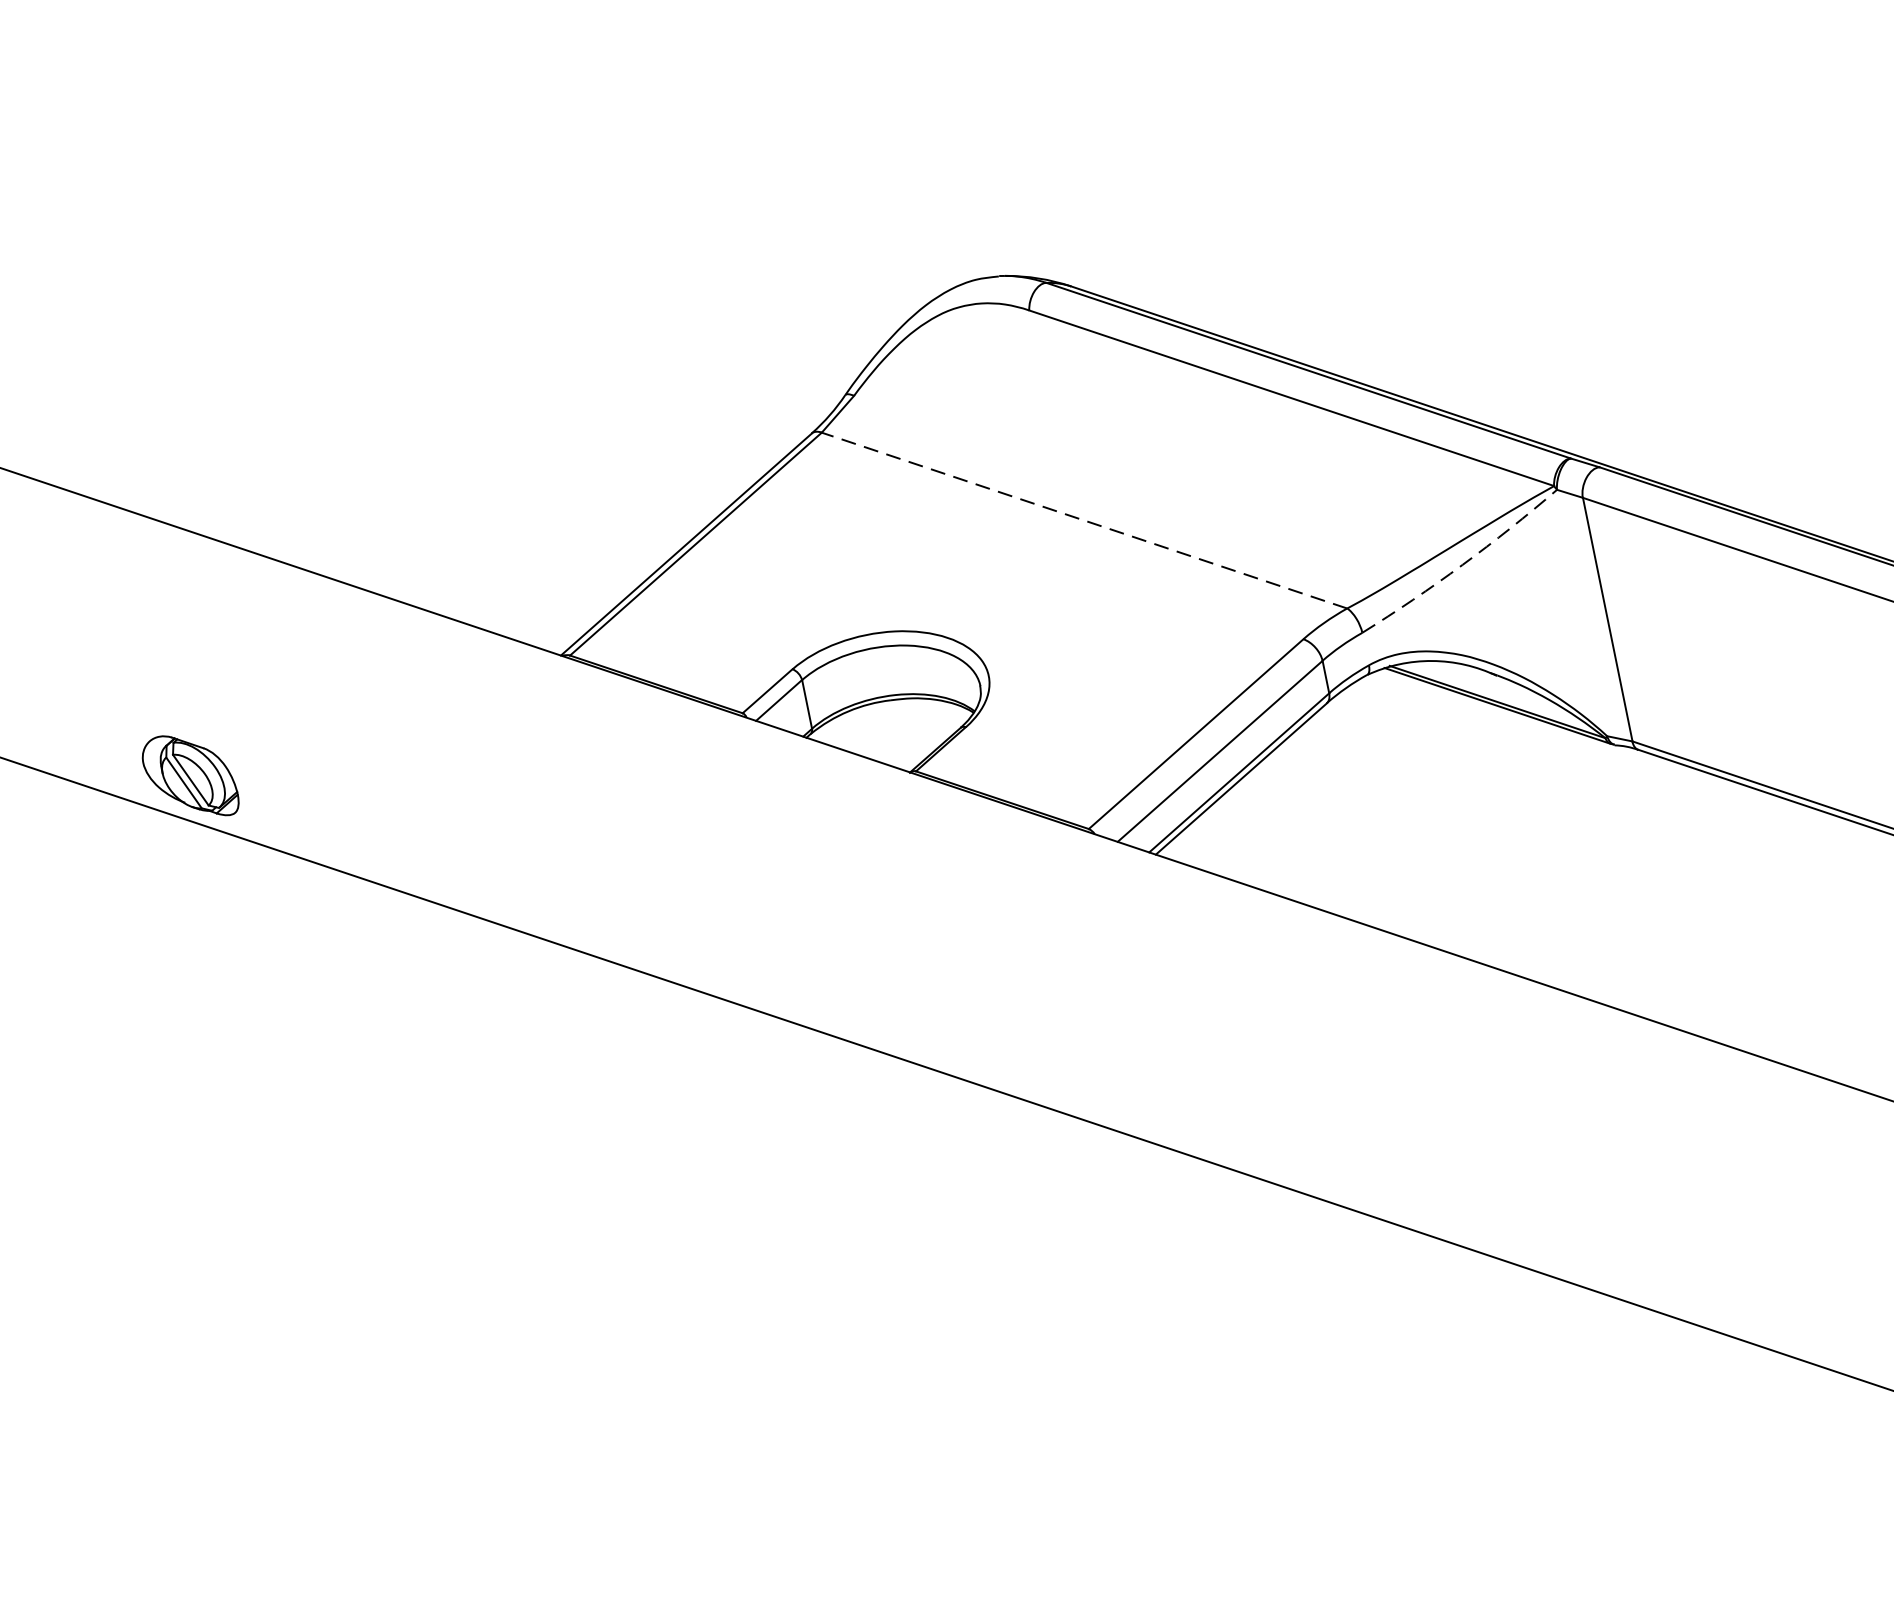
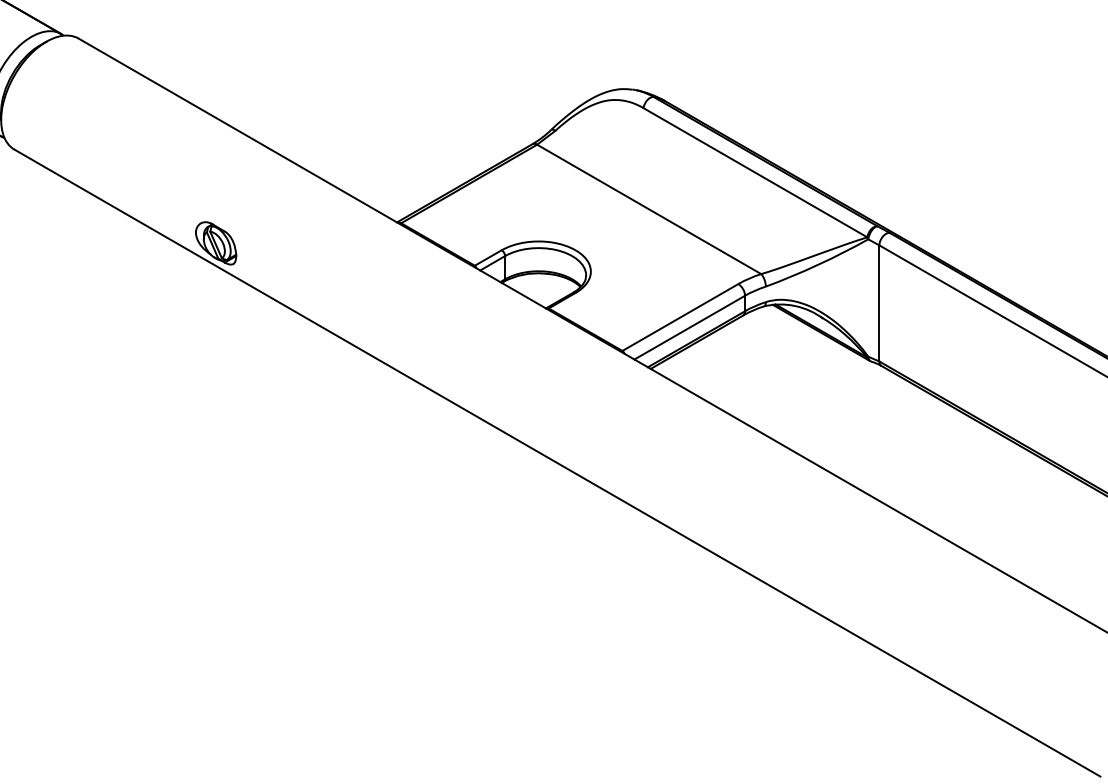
line: (1083, 521) -> (648, 209), dashed -> solid
arc: (1463, 563) -> (818, 264), dashed -> solid

